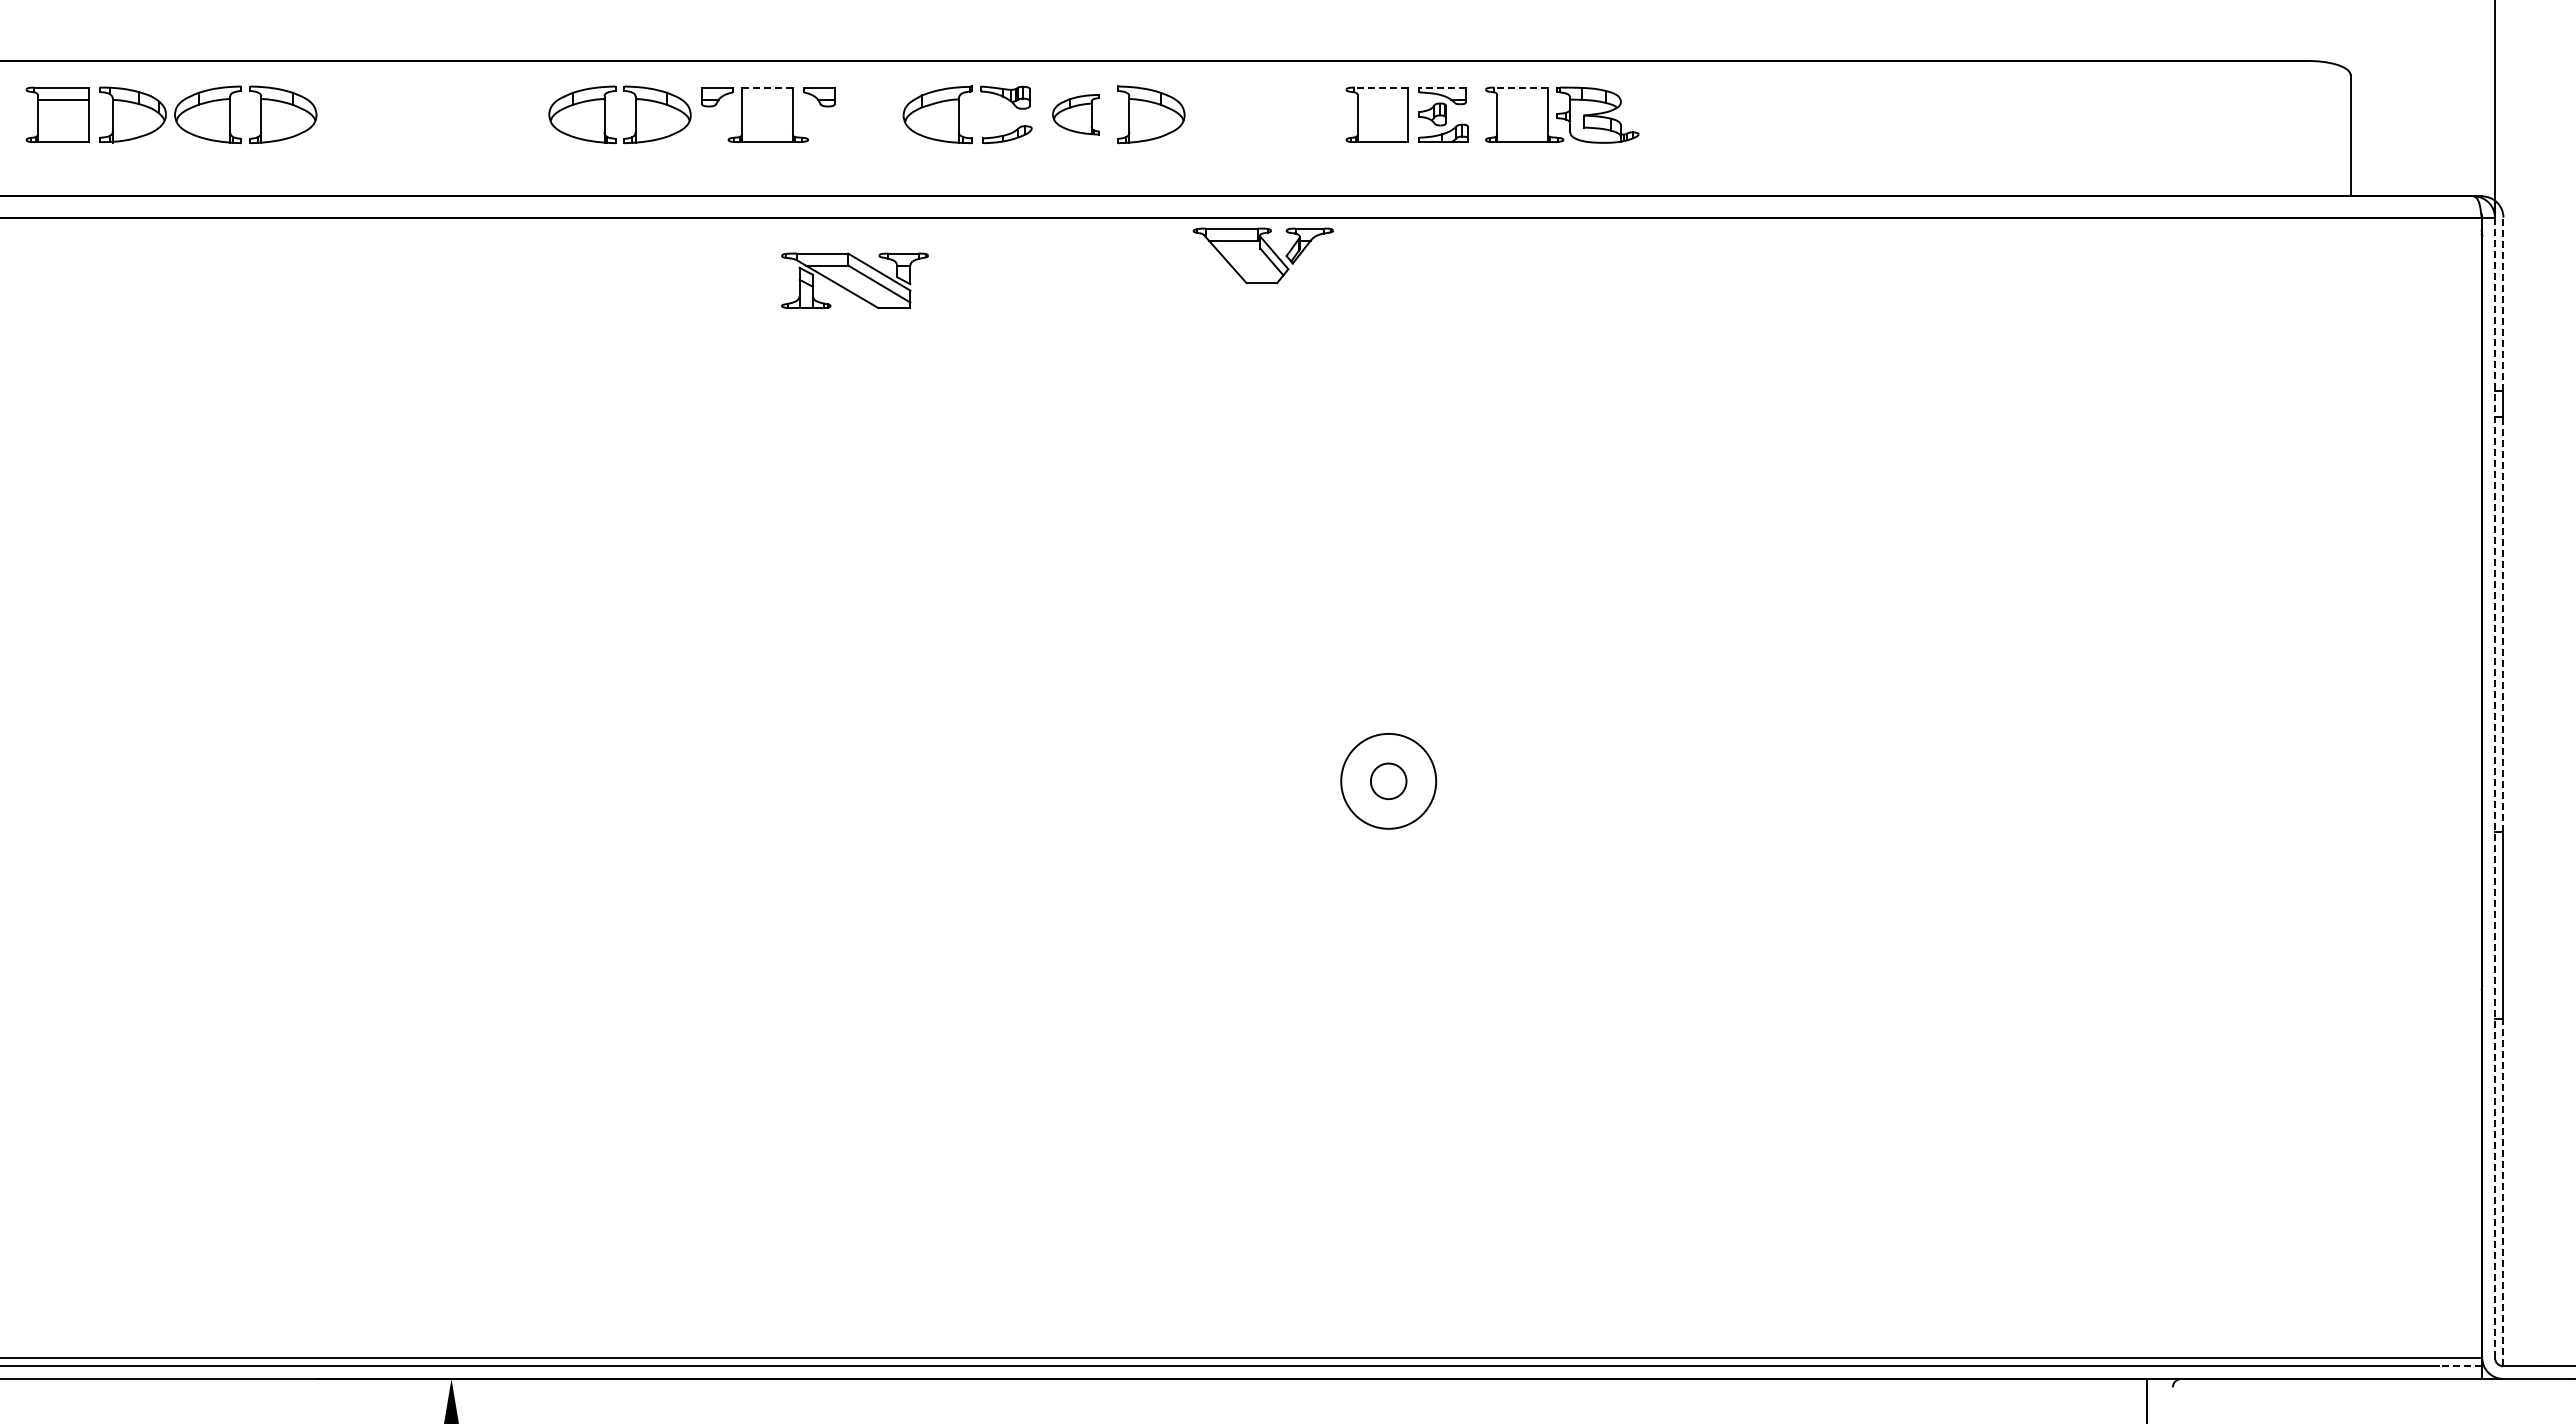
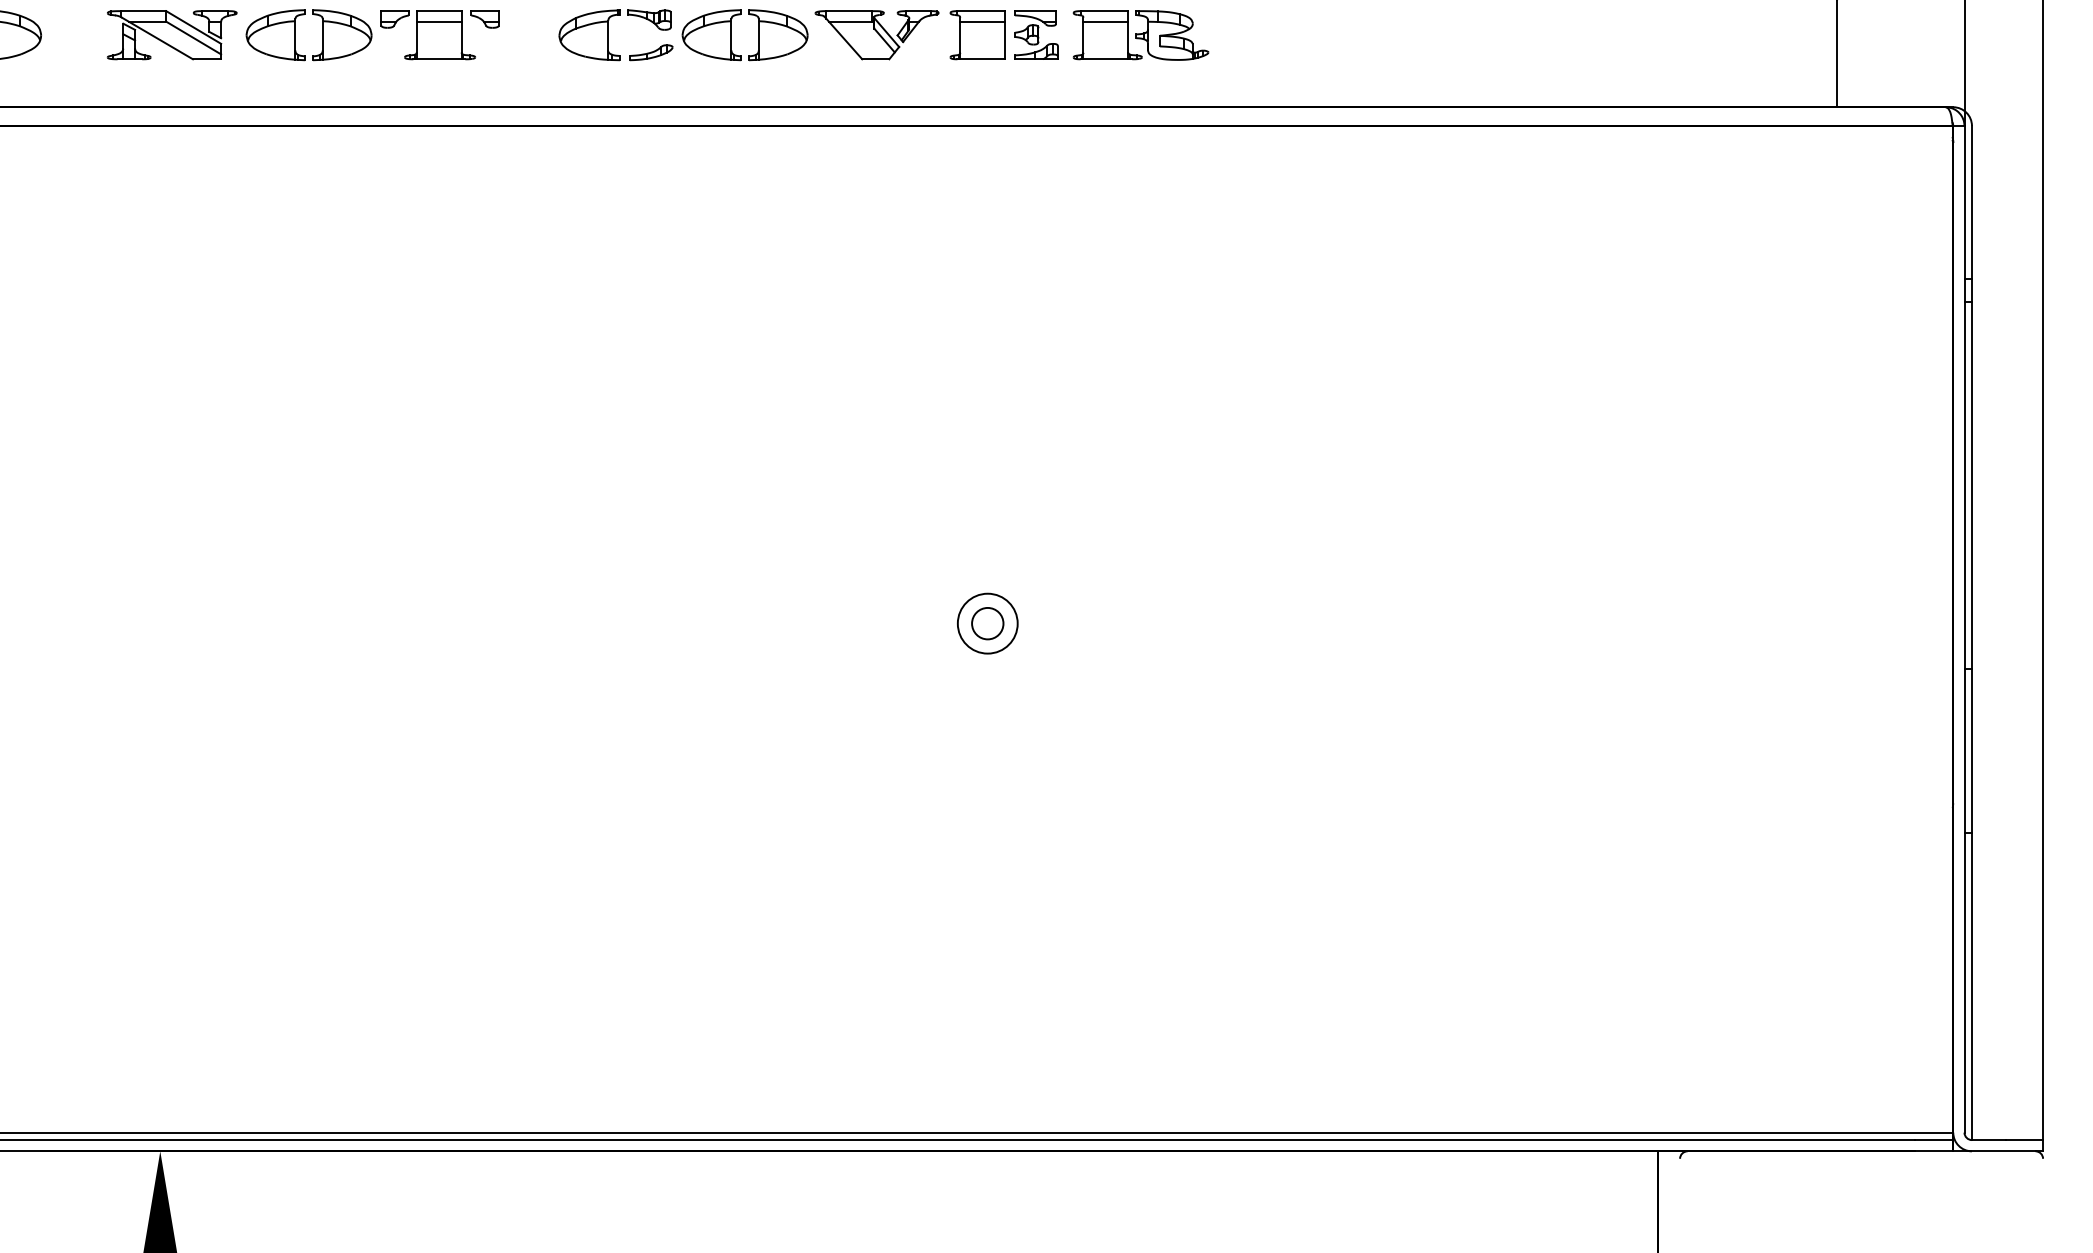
line: (766, 87) -> (438, 11), dashed -> solid
line: (1380, 87) -> (980, 11), dashed -> solid
line: (1442, 87) -> (1035, 11), dashed -> solid
line: (1520, 87) -> (1104, 11), dashed -> solid
line: (766, 99) -> (438, 21), added
line: (1382, 99) -> (982, 21), added
line: (1522, 99) -> (1105, 21), added
part: (1075, 114) -> (711, 34), size x1.43
part: (1262, 255) -> (876, 34), moved
part: (854, 280) -> (171, 34), moved
line: (2503, 304) -> (1972, 202), dashed -> solid
line: (2503, 624) -> (1972, 485), dashed -> solid
circle: (1388, 781) -> (987, 623), size x0.71
line: (2494, 788) -> (1964, 629), dashed -> solid
line: (2503, 1192) -> (1972, 986), dashed -> solid
line: (2459, 1366) -> (1933, 1140), dashed -> solid

